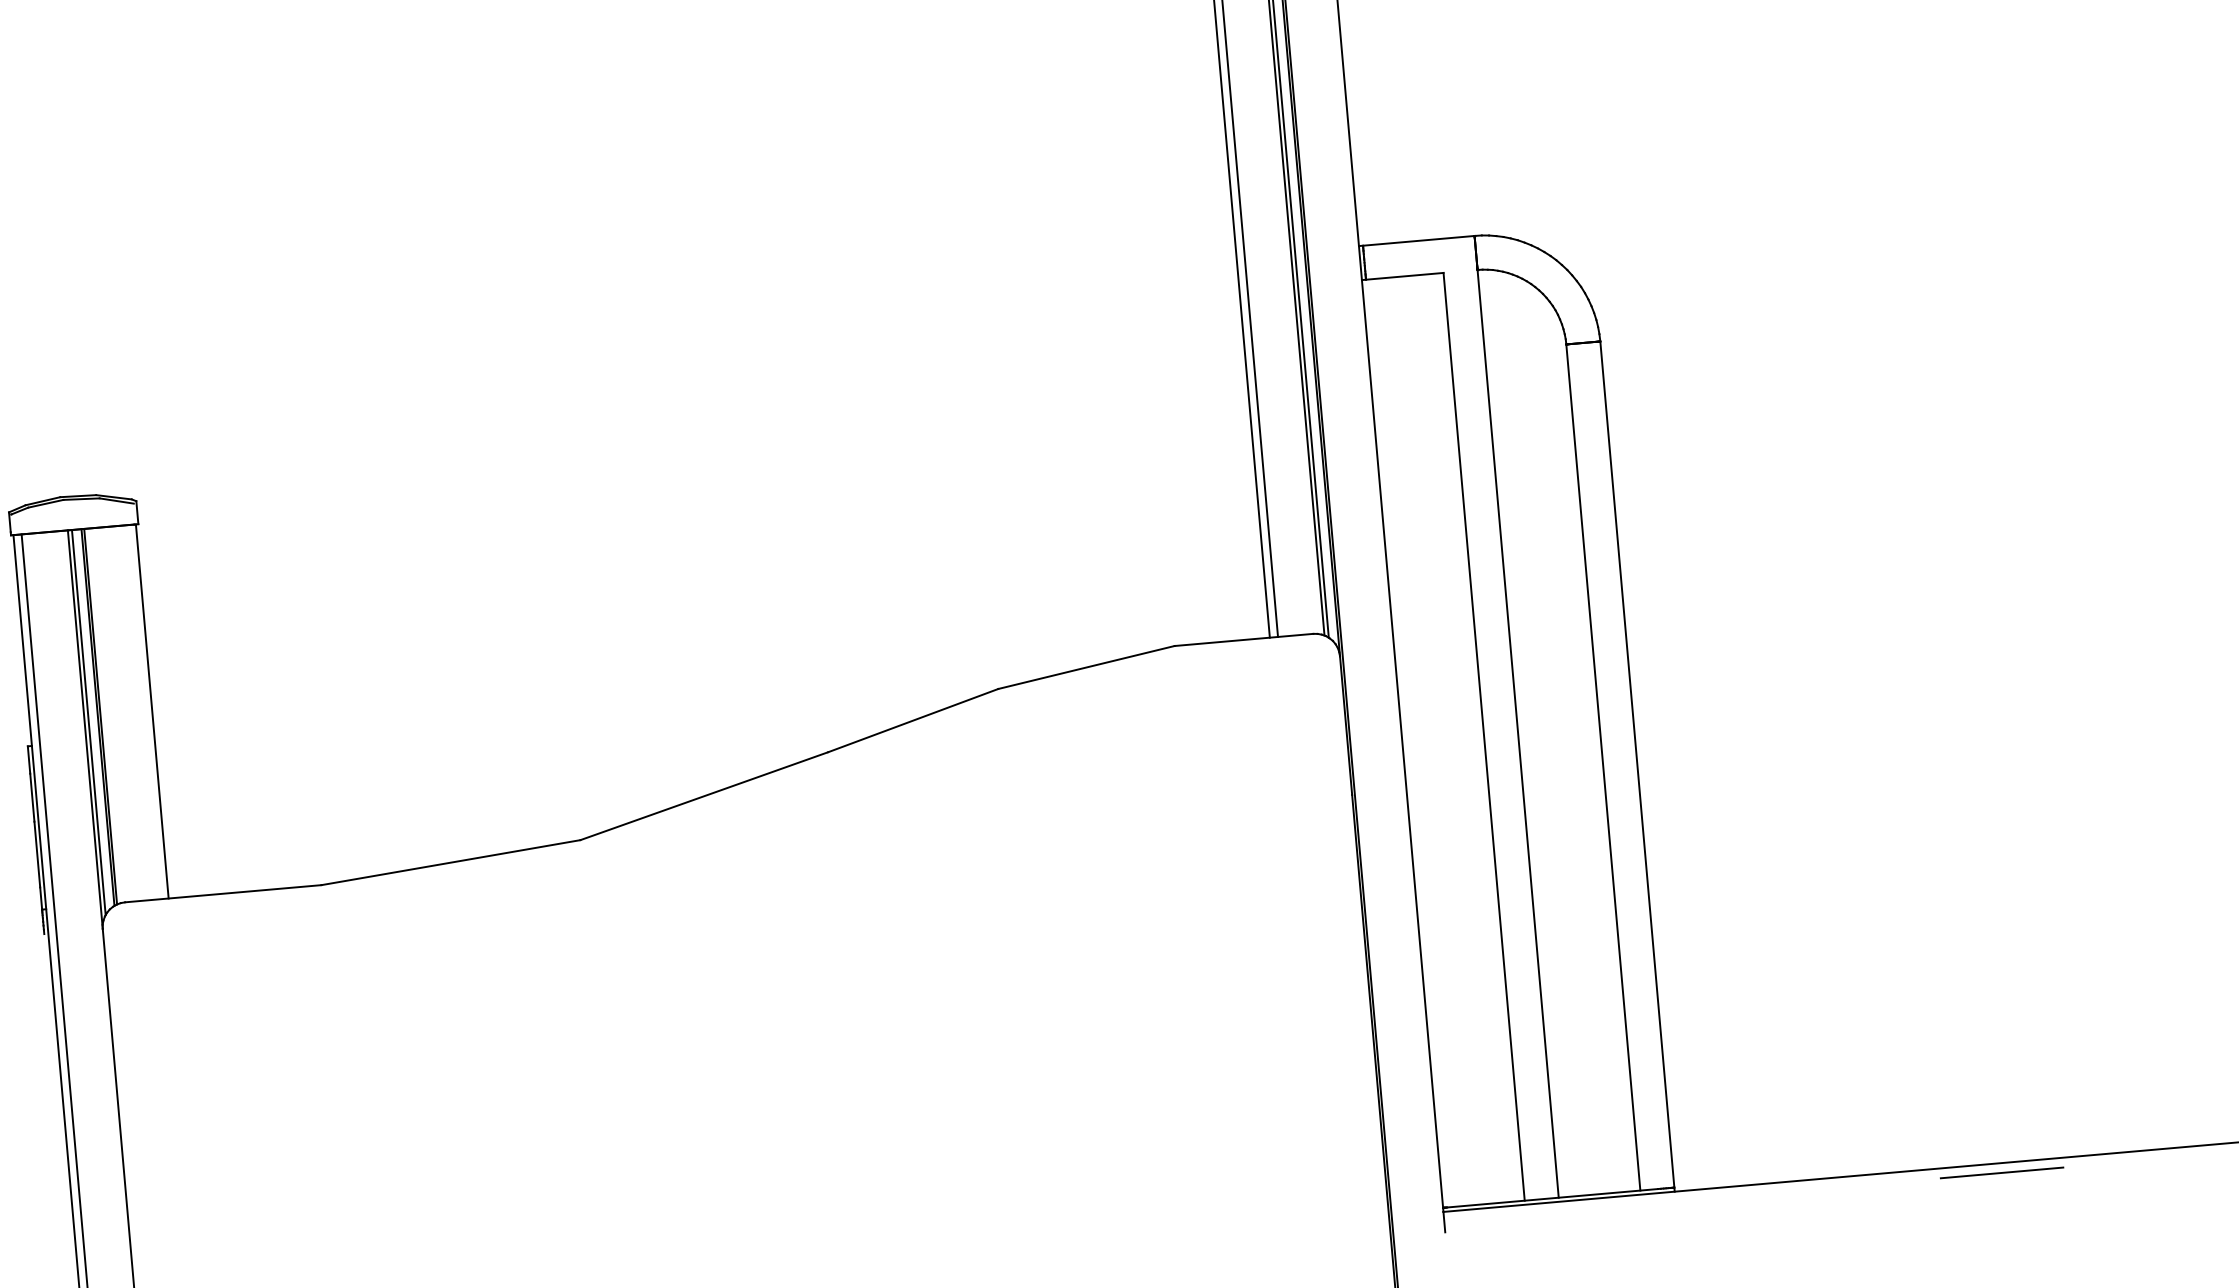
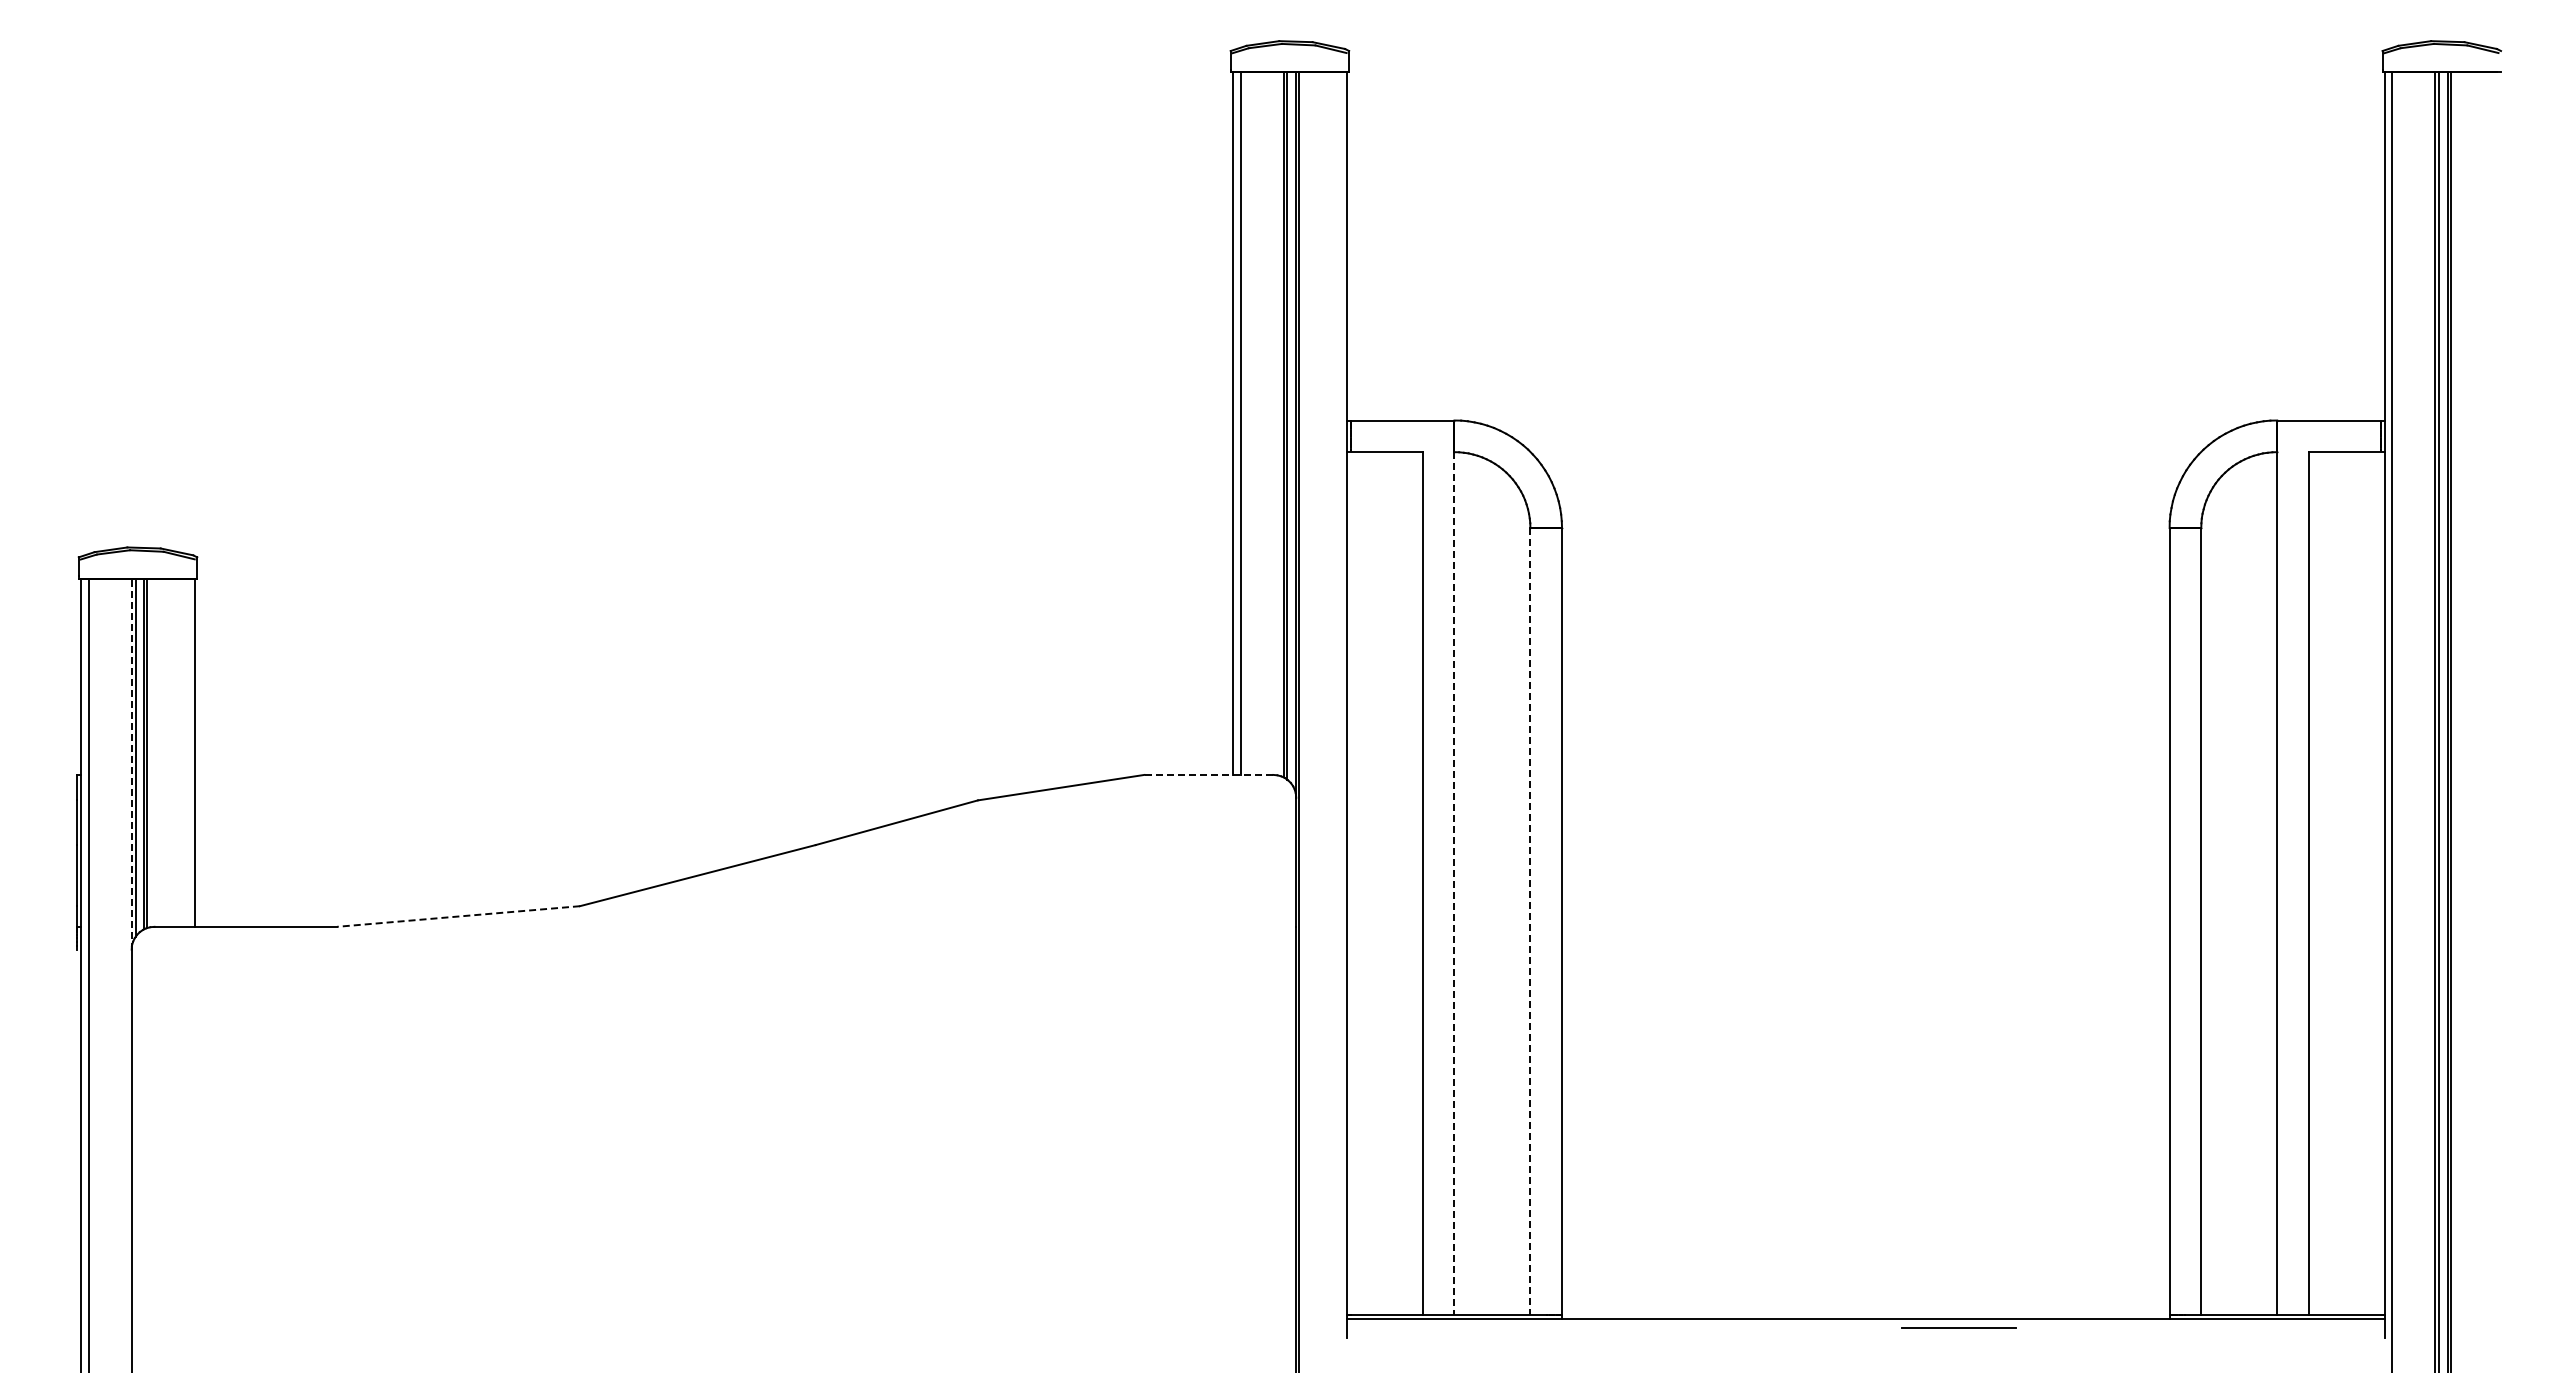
line: (1243, 639) -> (1208, 774), solid -> dashed
line: (85, 728) -> (131, 763), solid -> dashed
line: (1518, 733) -> (1454, 883), solid -> dashed
line: (1603, 767) -> (1530, 921), solid -> dashed
line: (450, 862) -> (458, 916), solid -> dashed
line: (2001, 1172) -> (1958, 1327), moved

